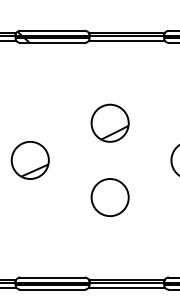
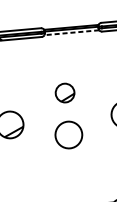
line: (126, 40) -> (71, 32), solid -> dashed
part: (109, 122) -> (64, 92), size x0.7
circle: (109, 197) -> (68, 135), moved

